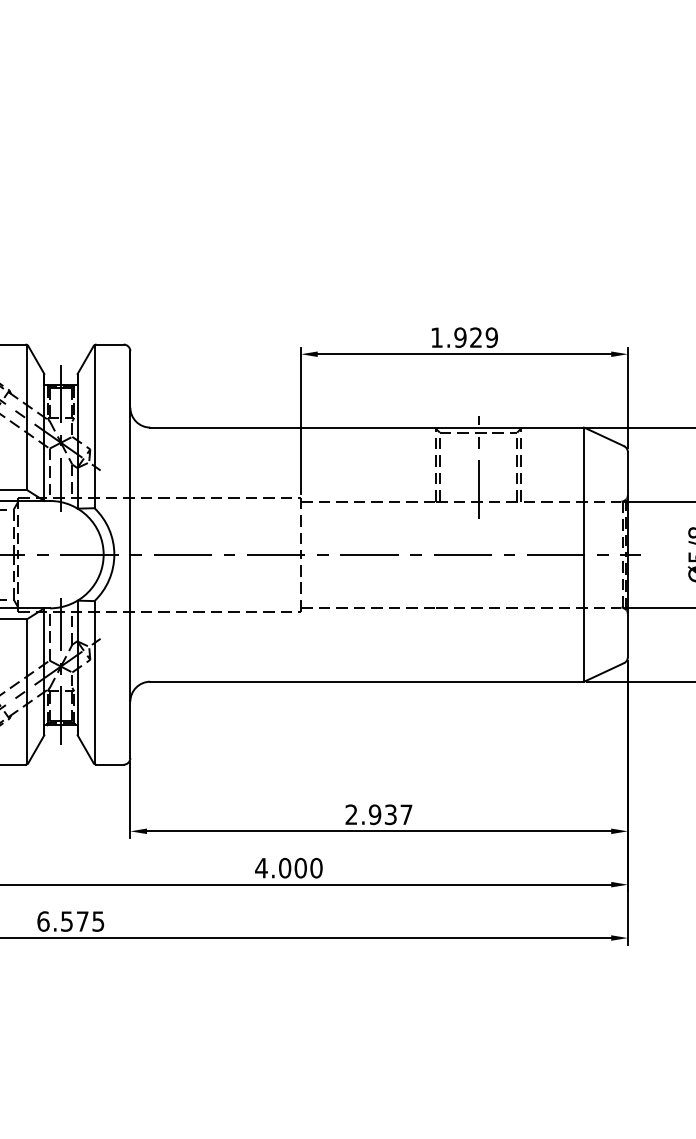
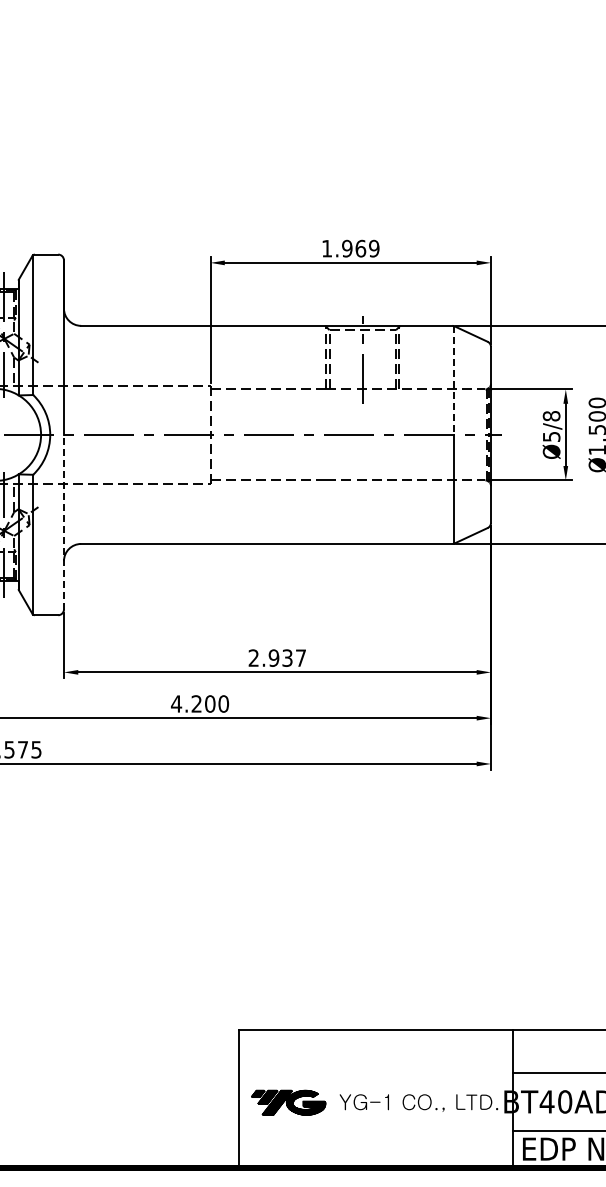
text: (475, 337) -> (360, 248), 1.929 -> 1.969
line: (584, 491) -> (453, 380), solid -> dashed
line: (129, 655) -> (63, 521), solid -> dashed
text: (284, 867) -> (196, 703), 4.000 -> 4.200

